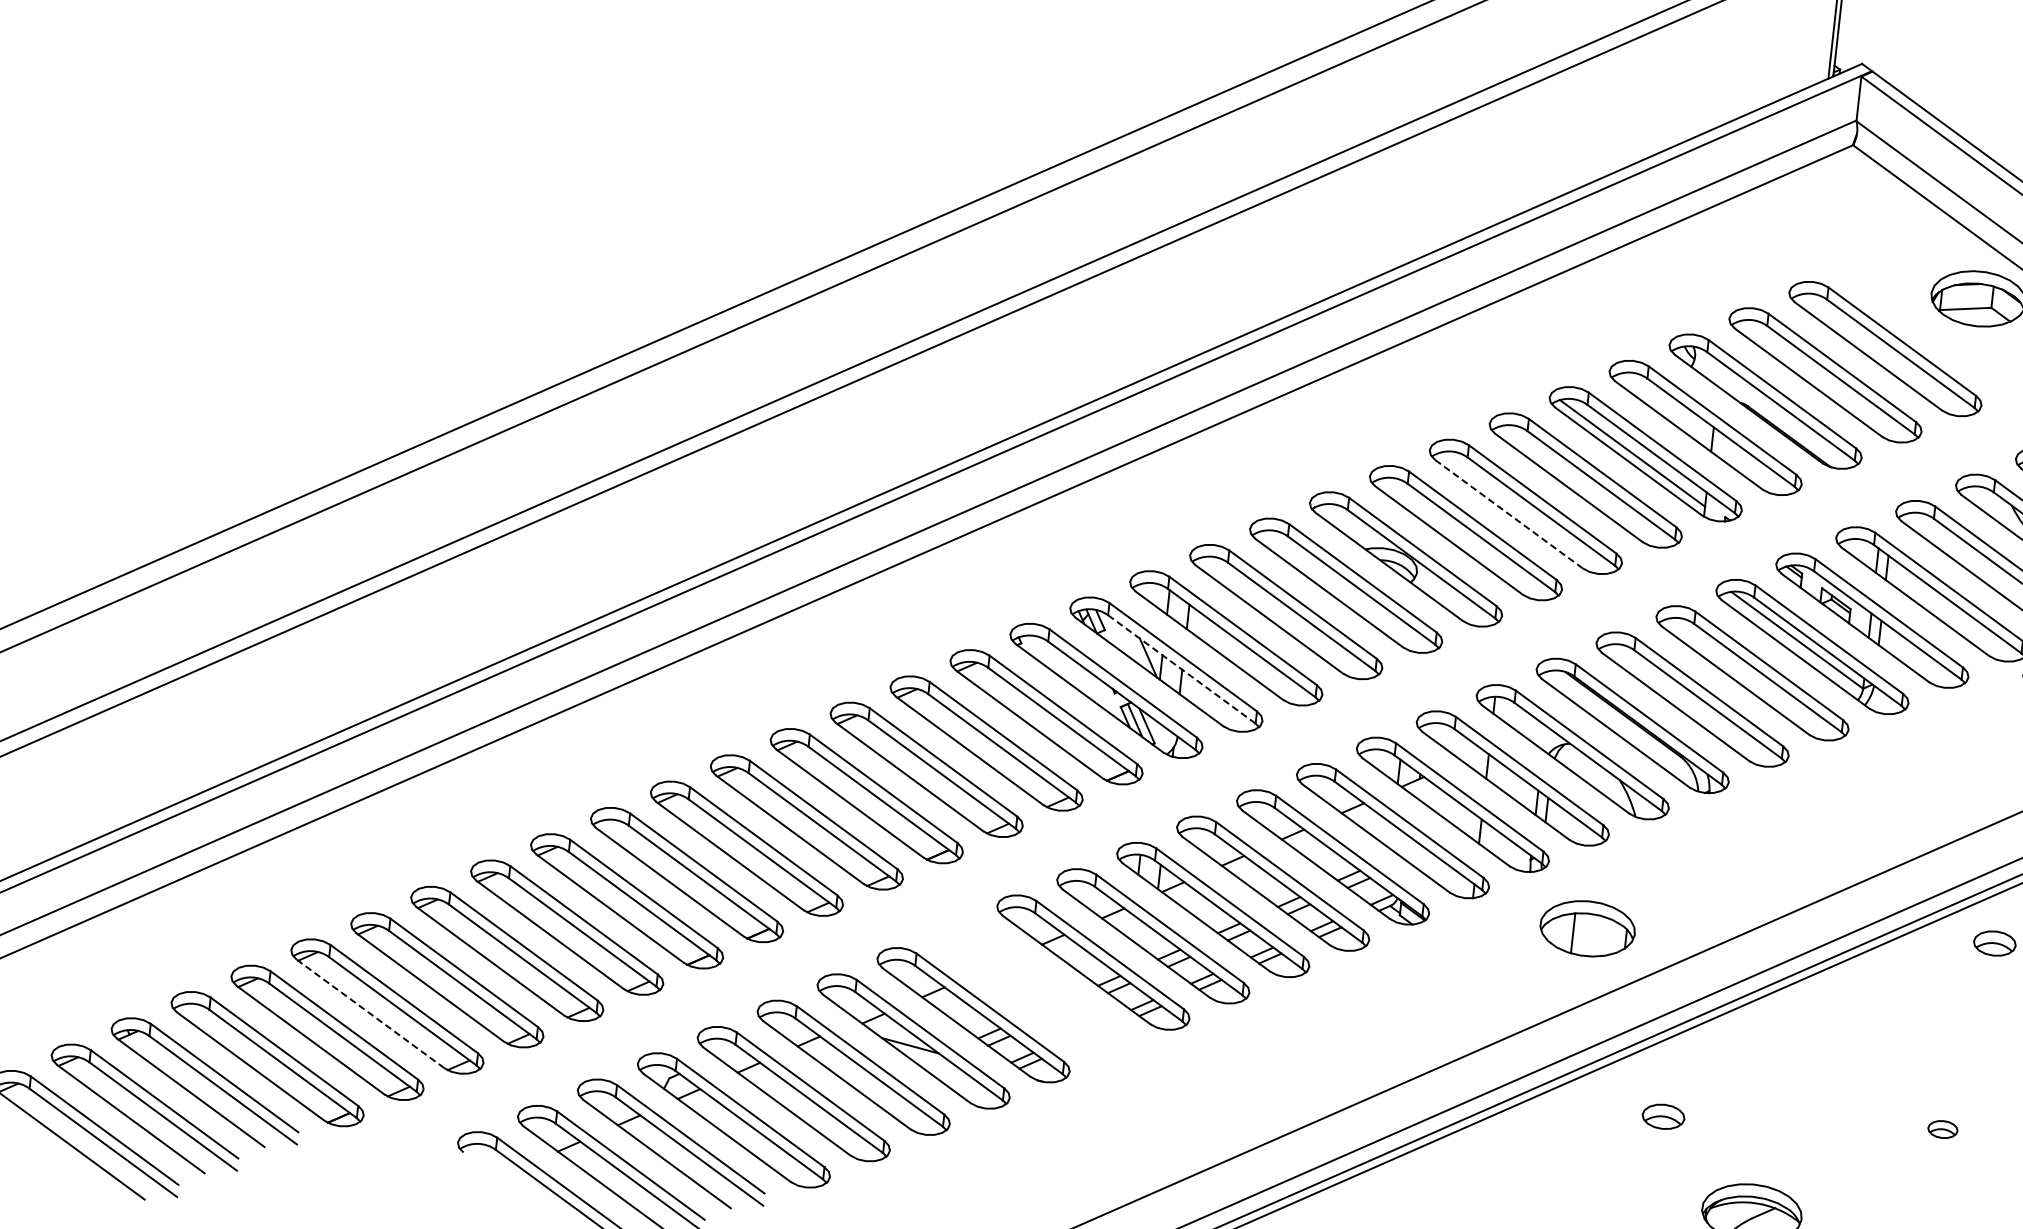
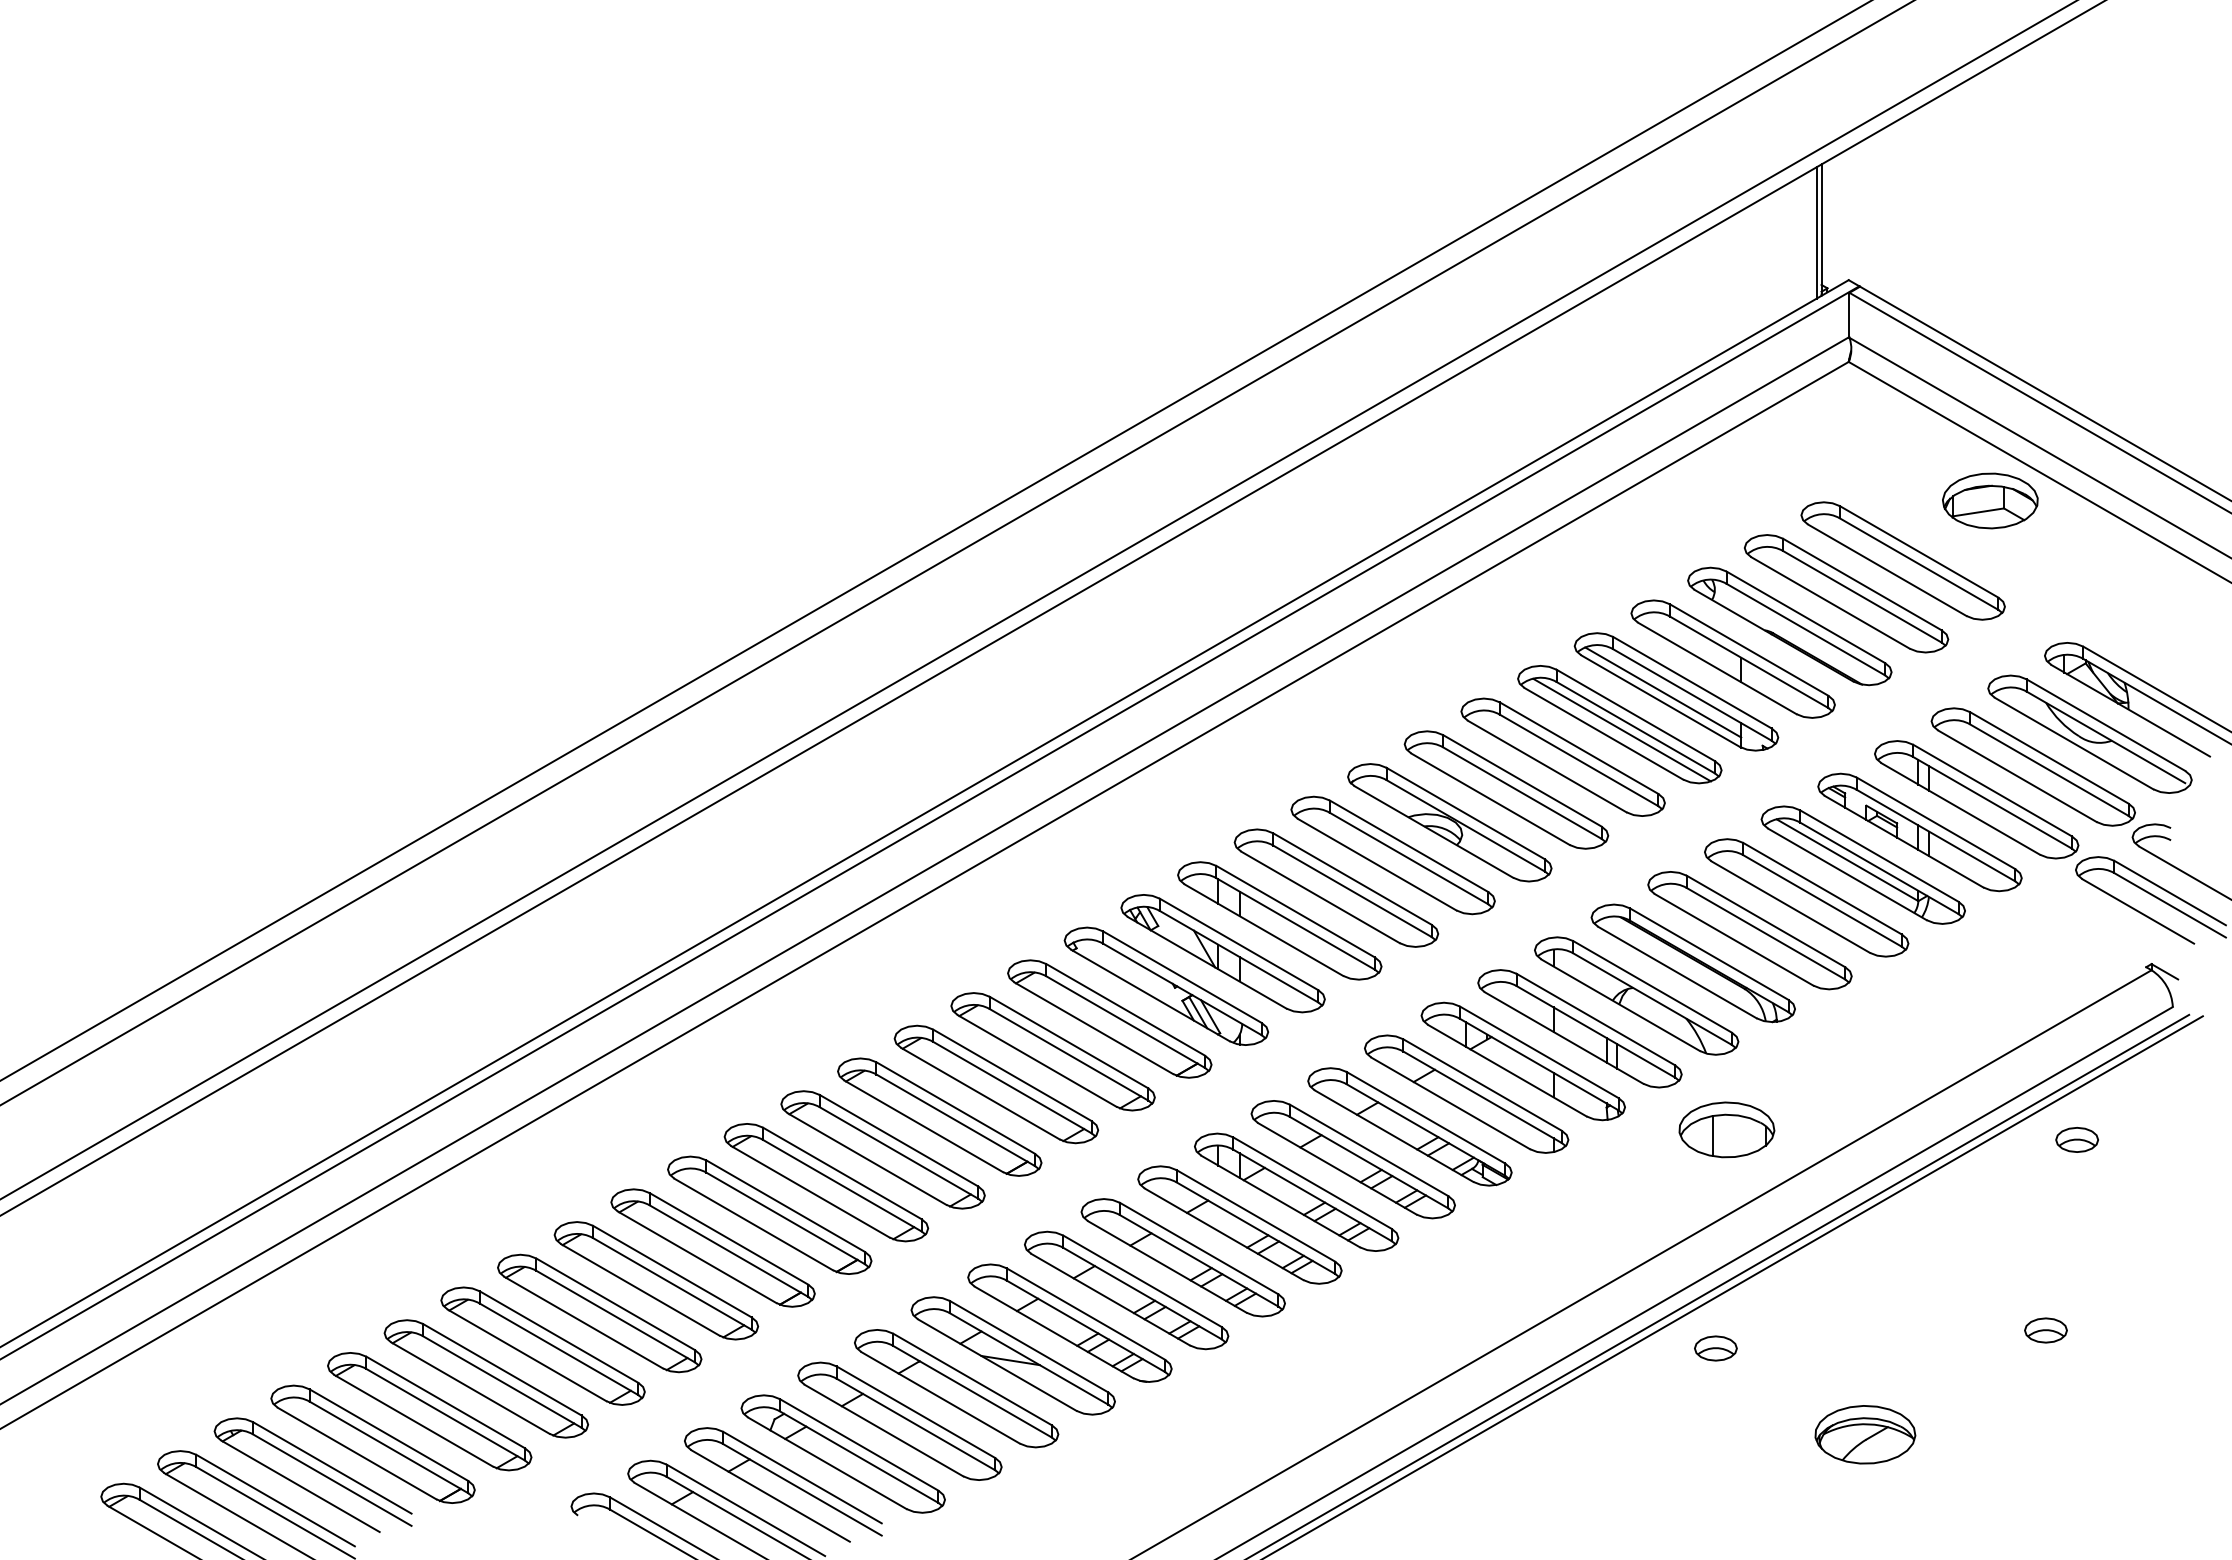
line: (1587, 485) -> (1622, 729), added
line: (1509, 514) -> (1547, 766), dashed -> solid
line: (1182, 669) -> (1239, 956), dashed -> solid
part: (1587, 928) -> (1726, 1129), moved
part: (1033, 988) -> (1126, 1290), added
line: (370, 1014) -> (470, 1388), dashed -> solid
part: (1663, 1116) -> (1715, 1348), moved
part: (1942, 1129) -> (2045, 1330), size x1.43

